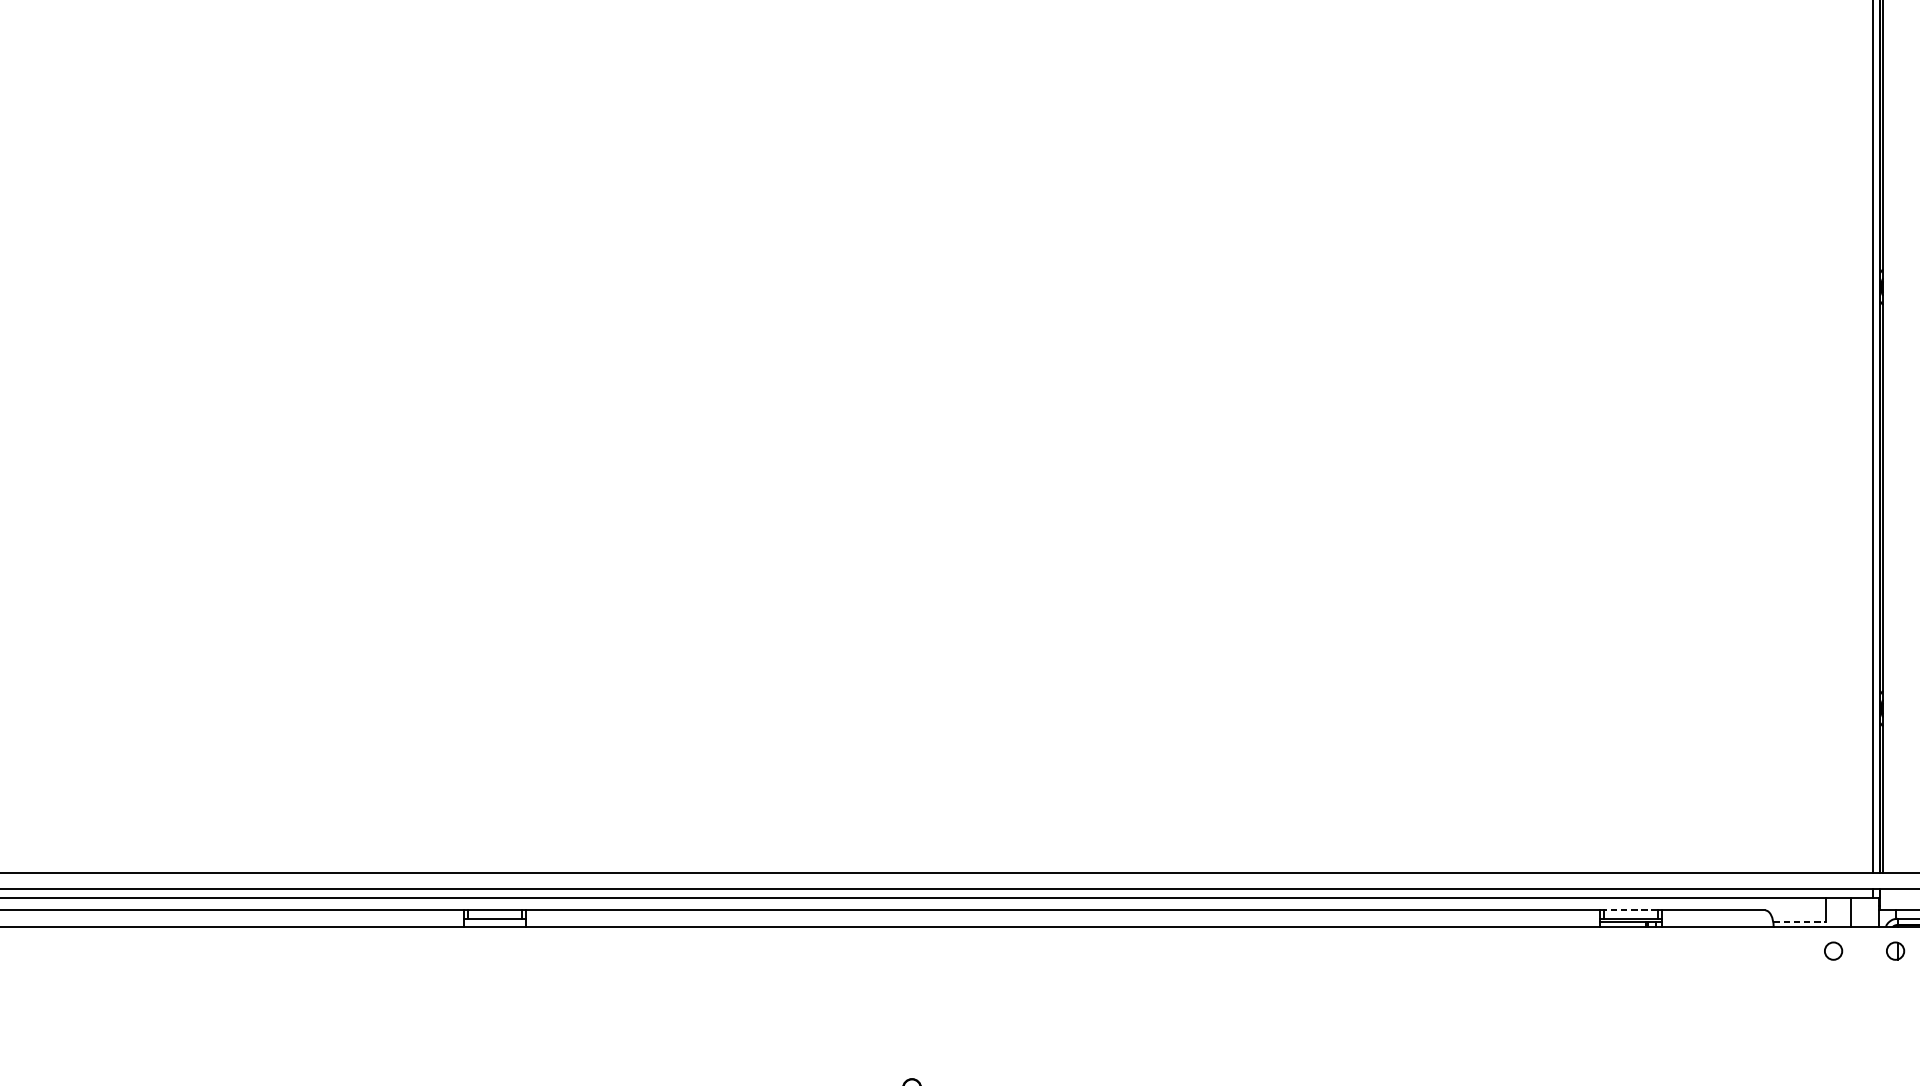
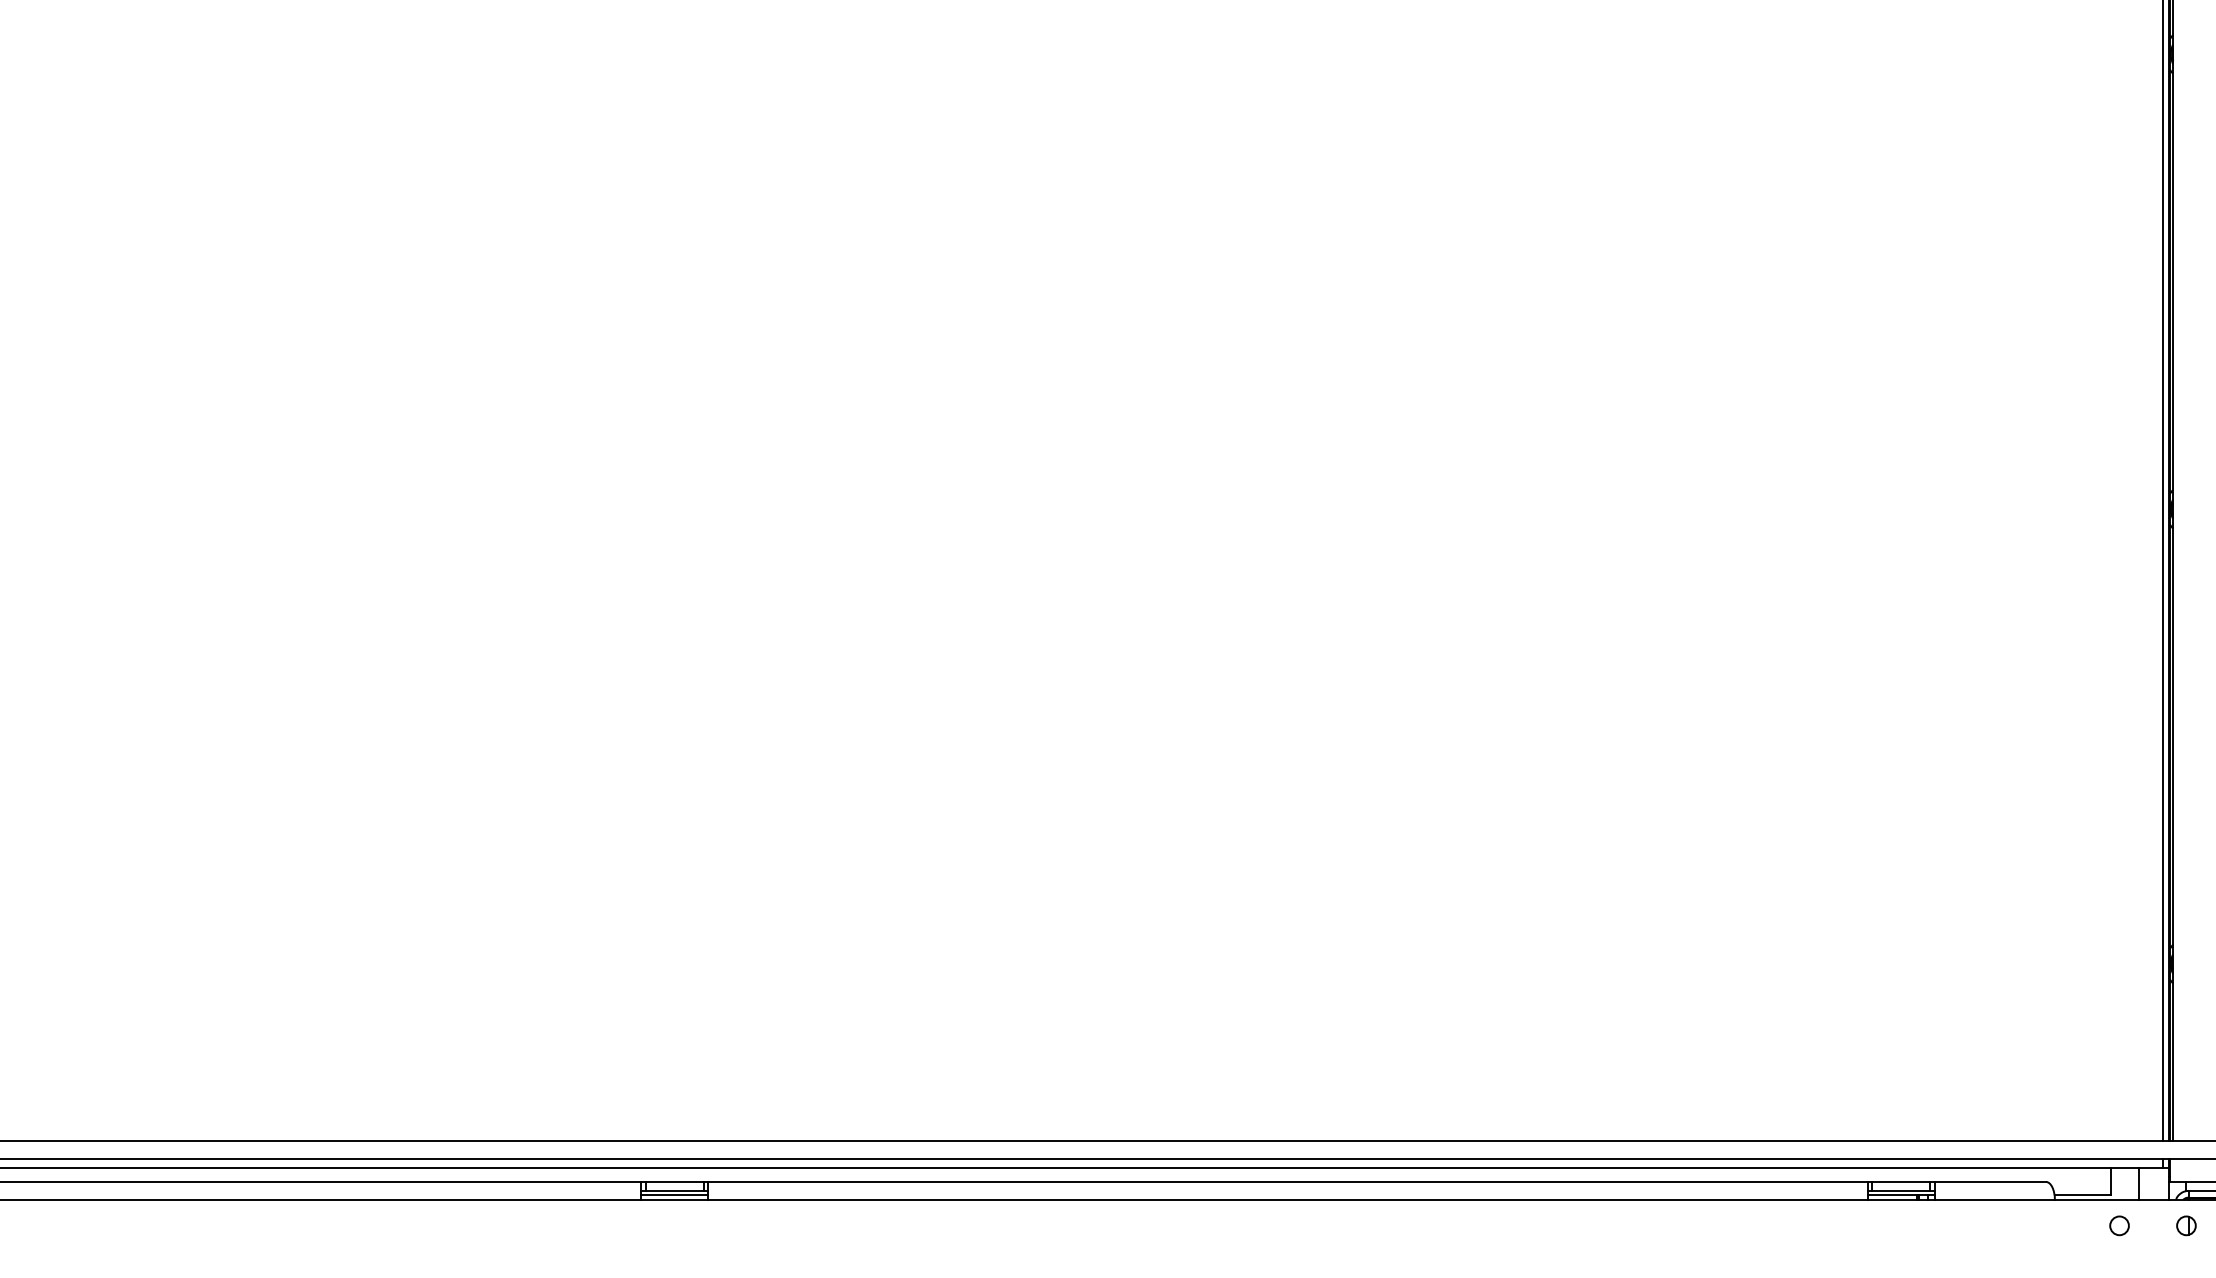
line: (1631, 910) -> (1901, 1181), dashed -> solid
line: (494, 922) -> (674, 1194), added
line: (1800, 922) -> (2083, 1194), dashed -> solid

